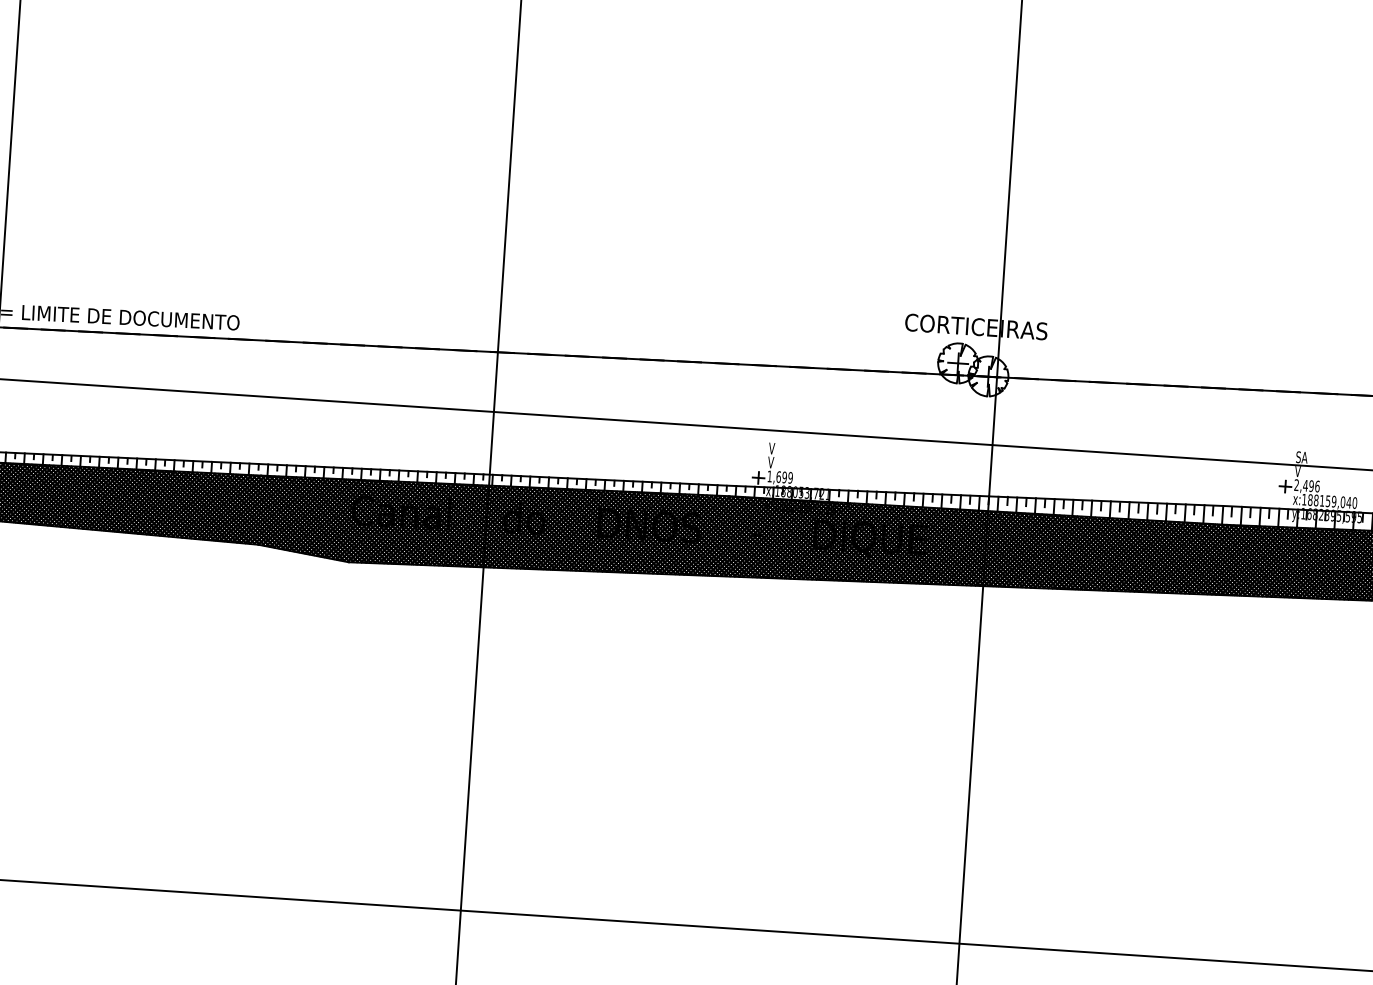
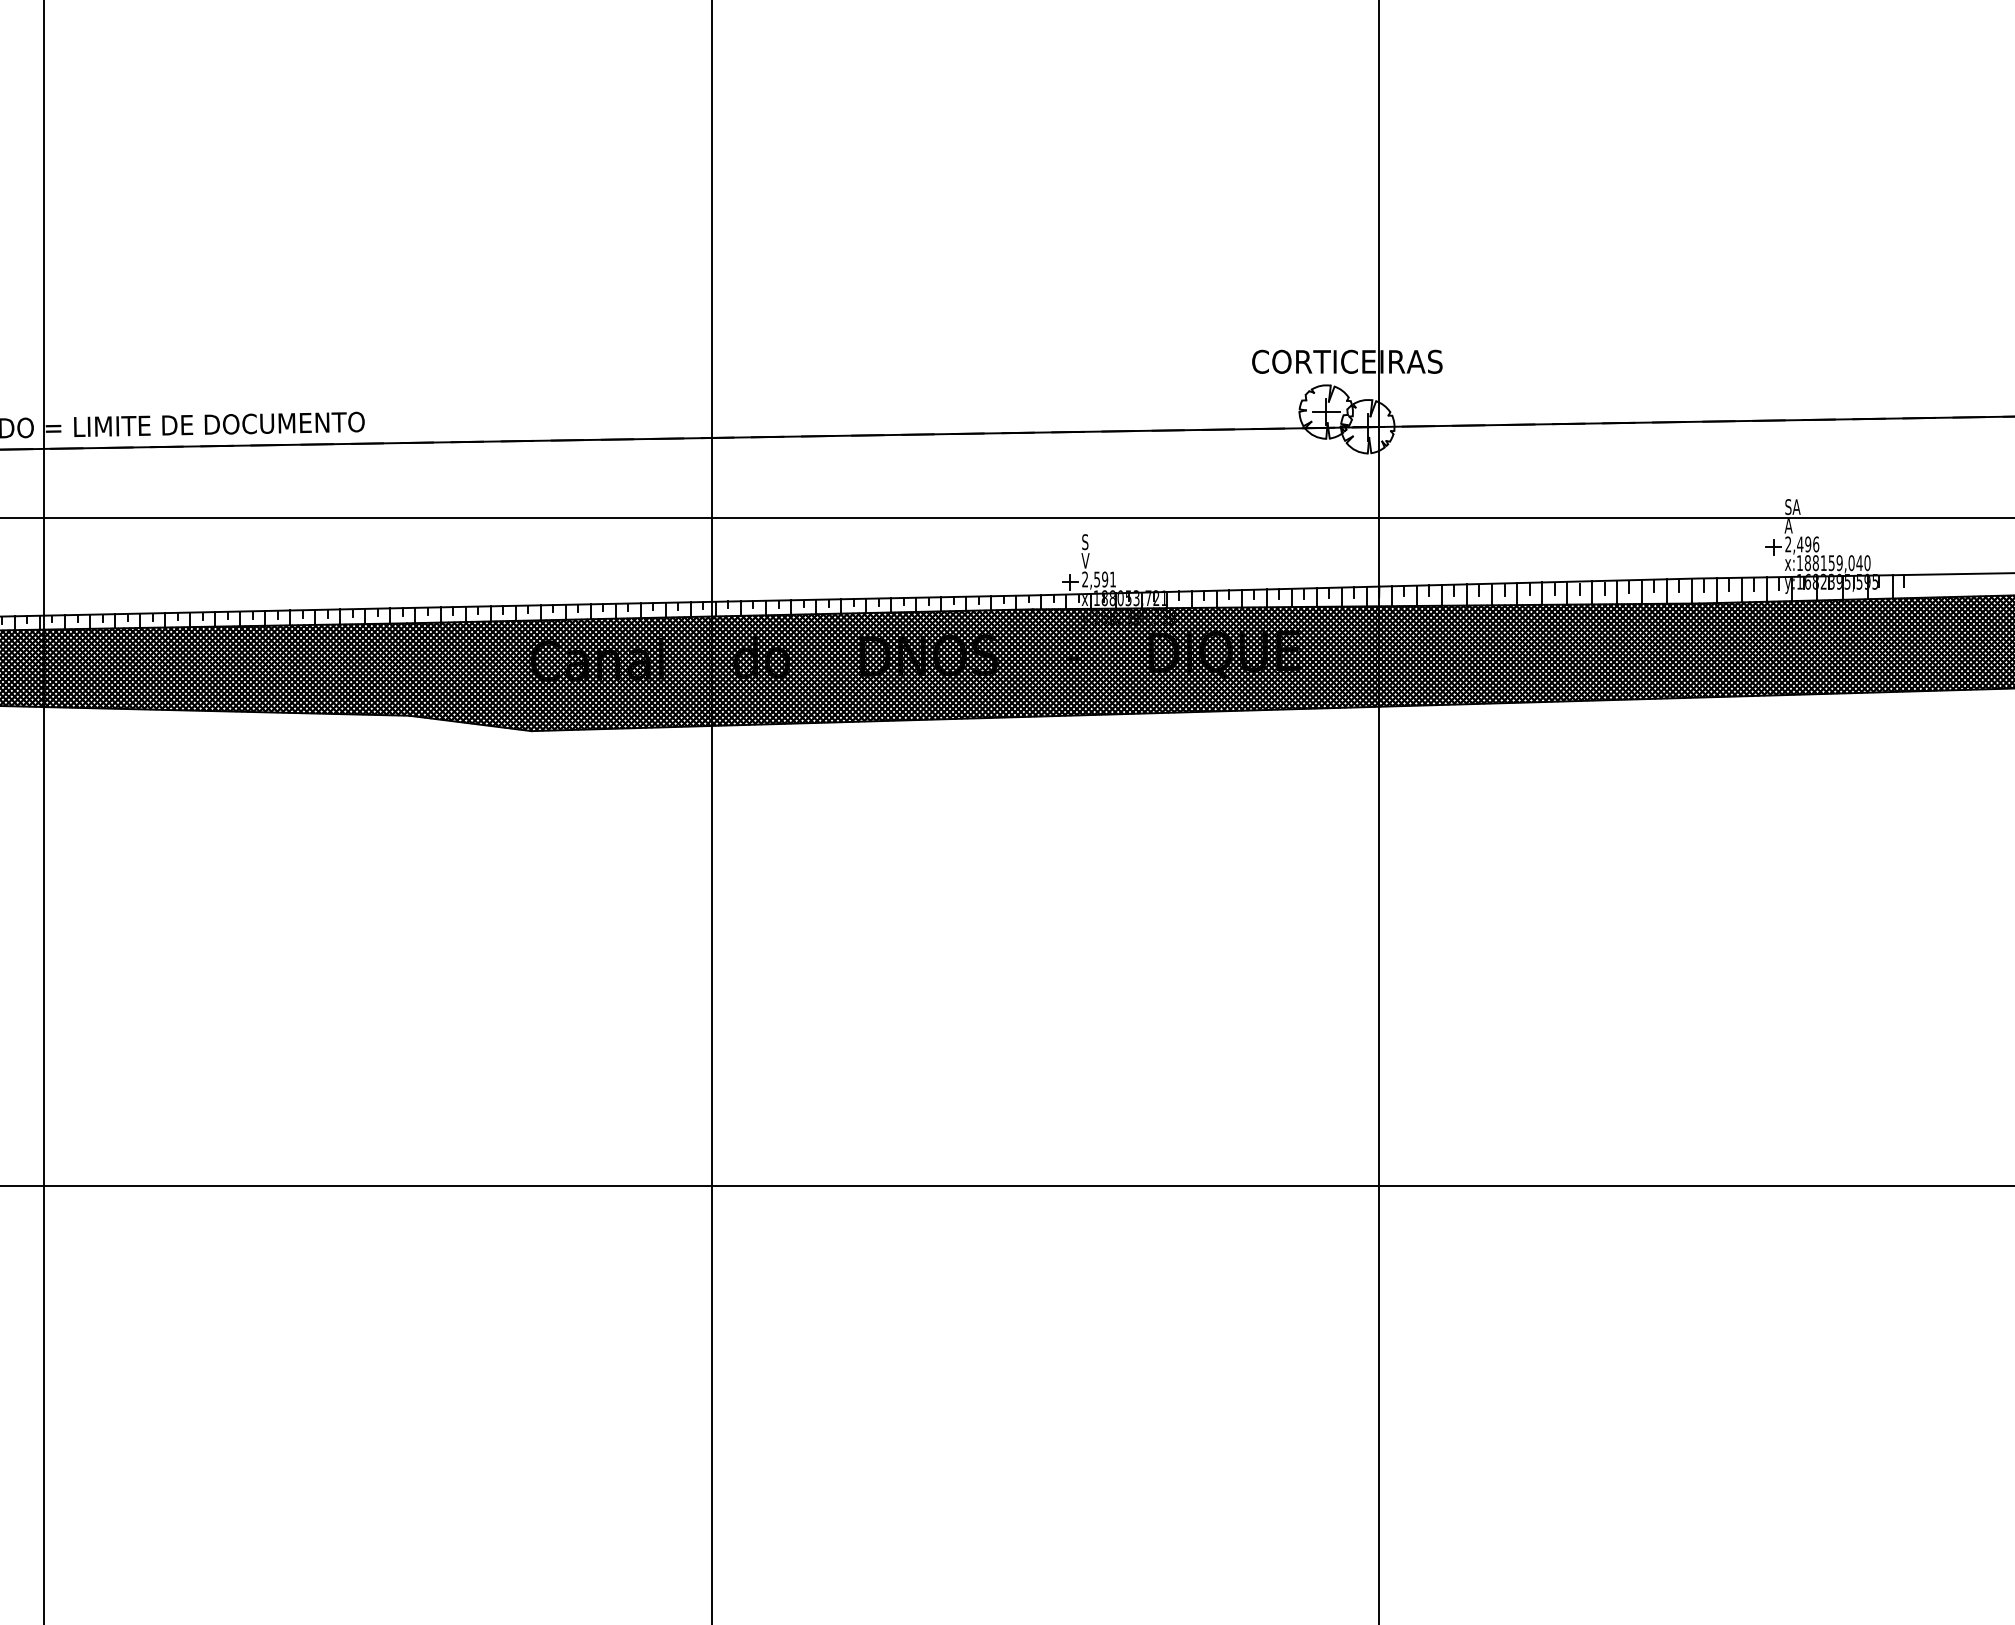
text: (771, 448) -> (1085, 542), V -> S
text: (1297, 471) -> (1788, 526), V -> A
text: (780, 477) -> (1099, 579), 1,699 -> 2,591

